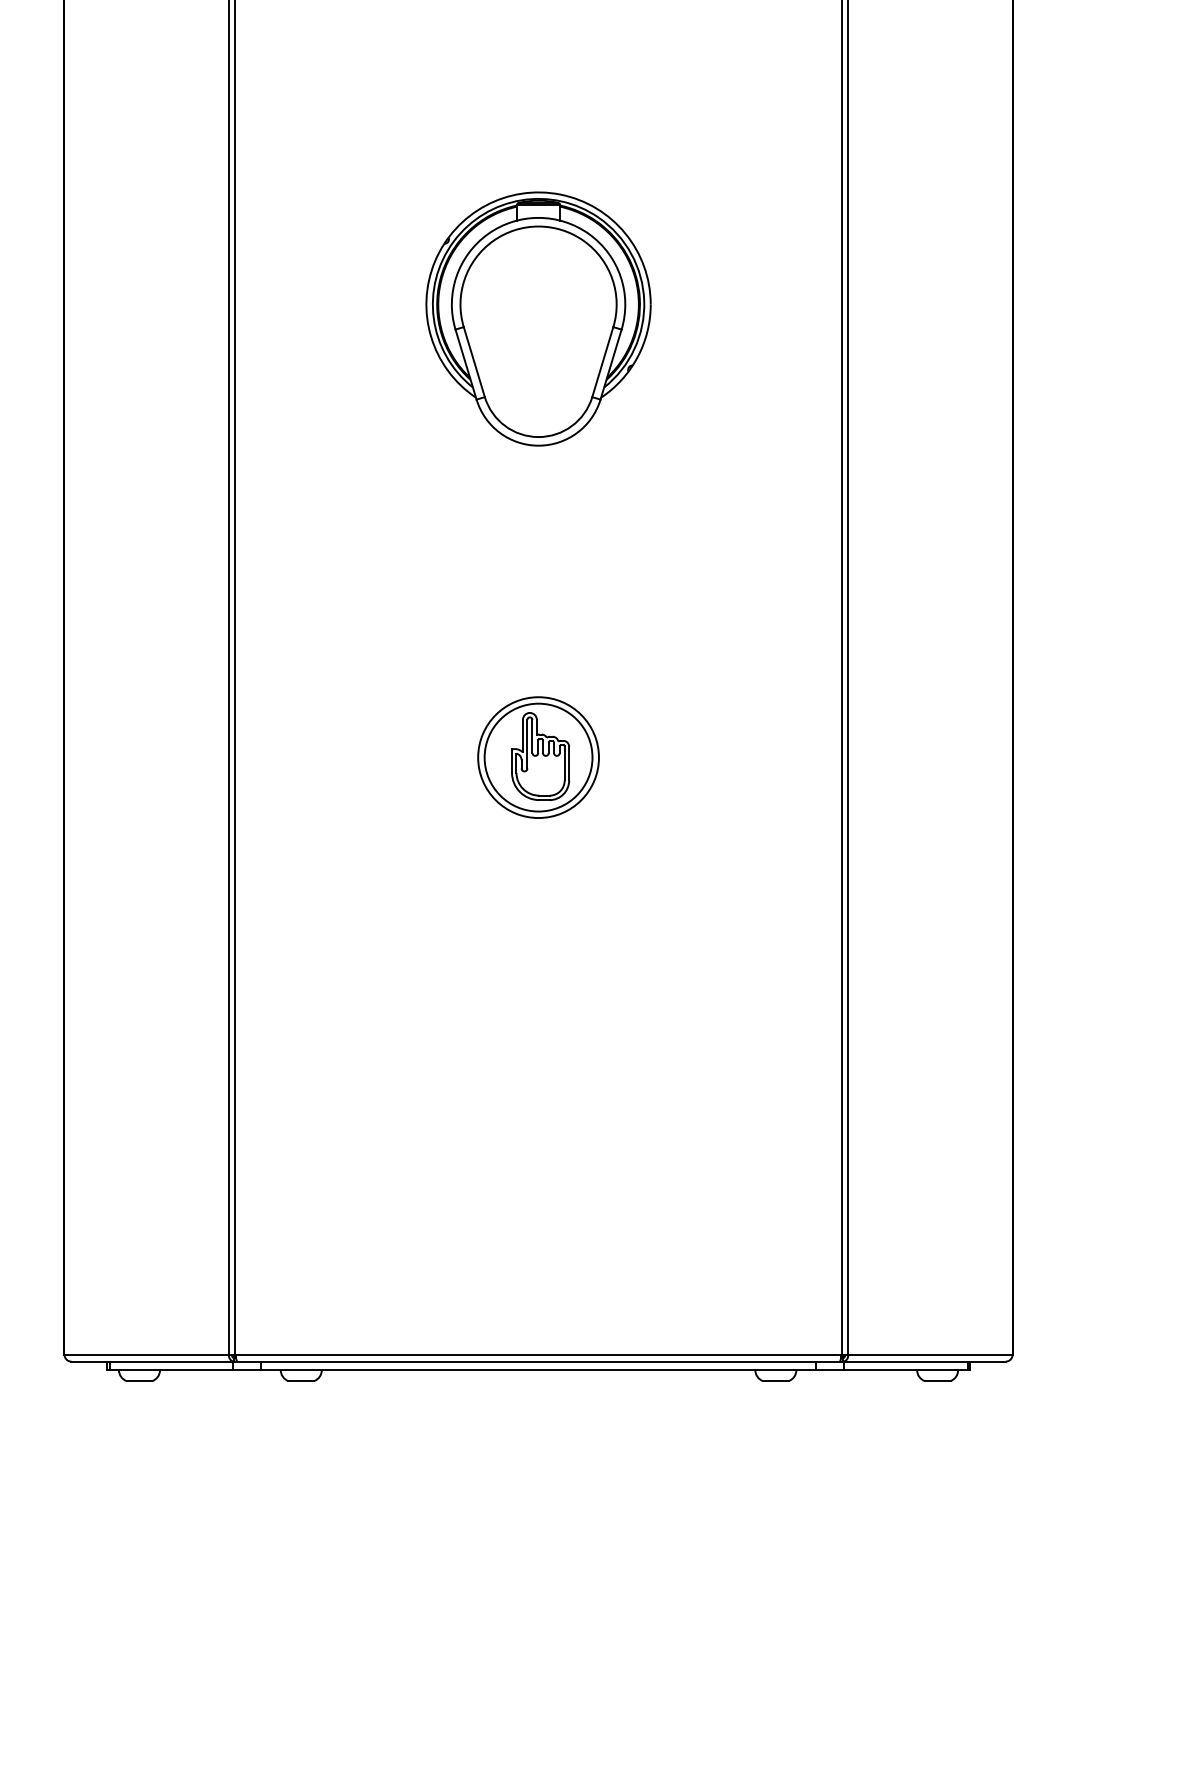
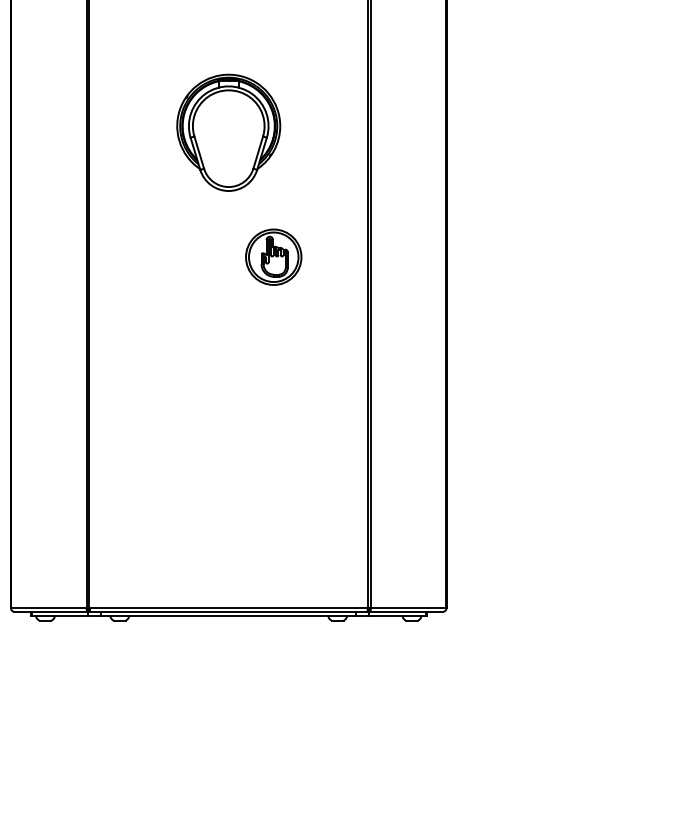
part: (538, 755) -> (273, 256), moved

